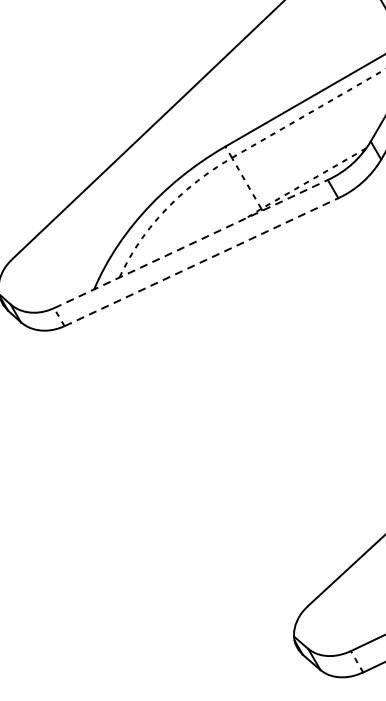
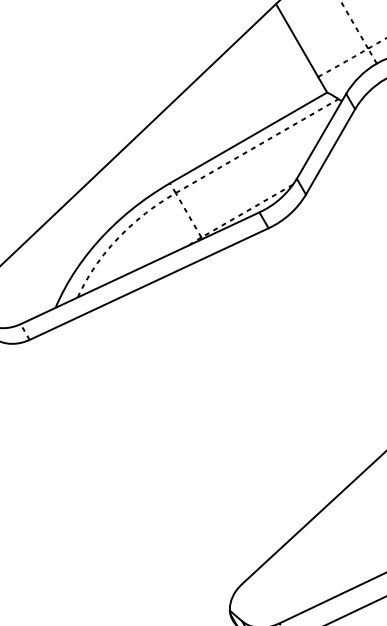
line: (191, 244) -> (140, 268), dashed -> solid
line: (201, 262) -> (149, 284), dashed -> solid

